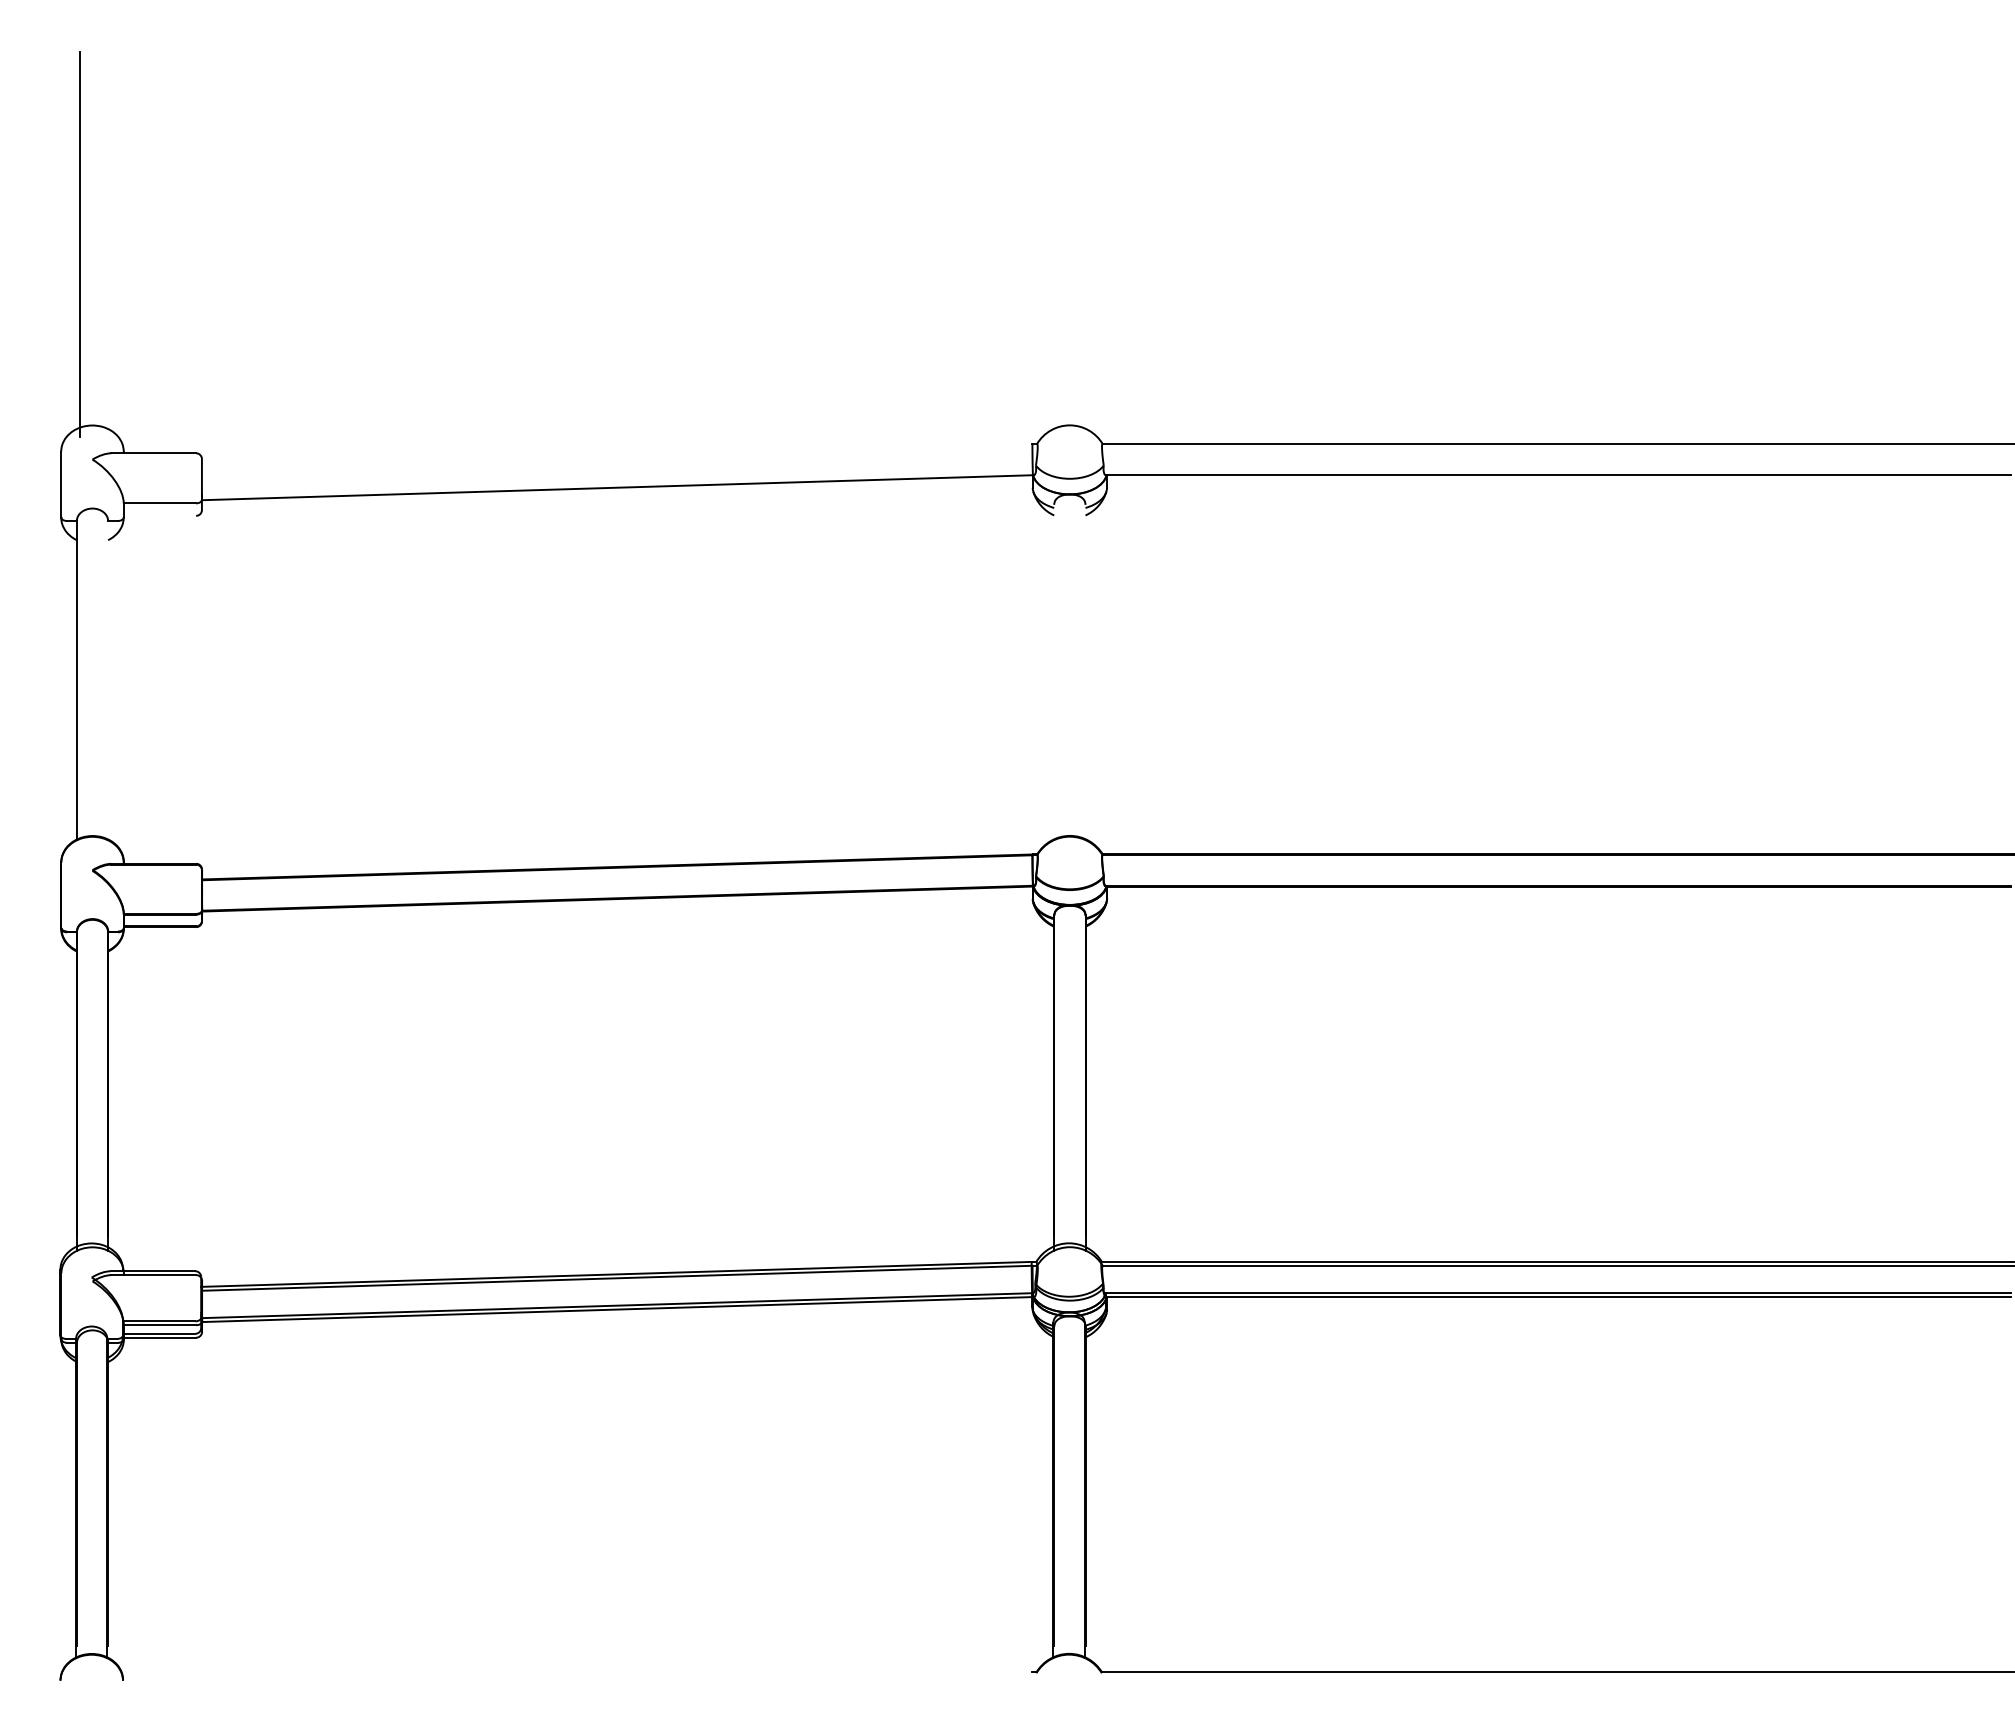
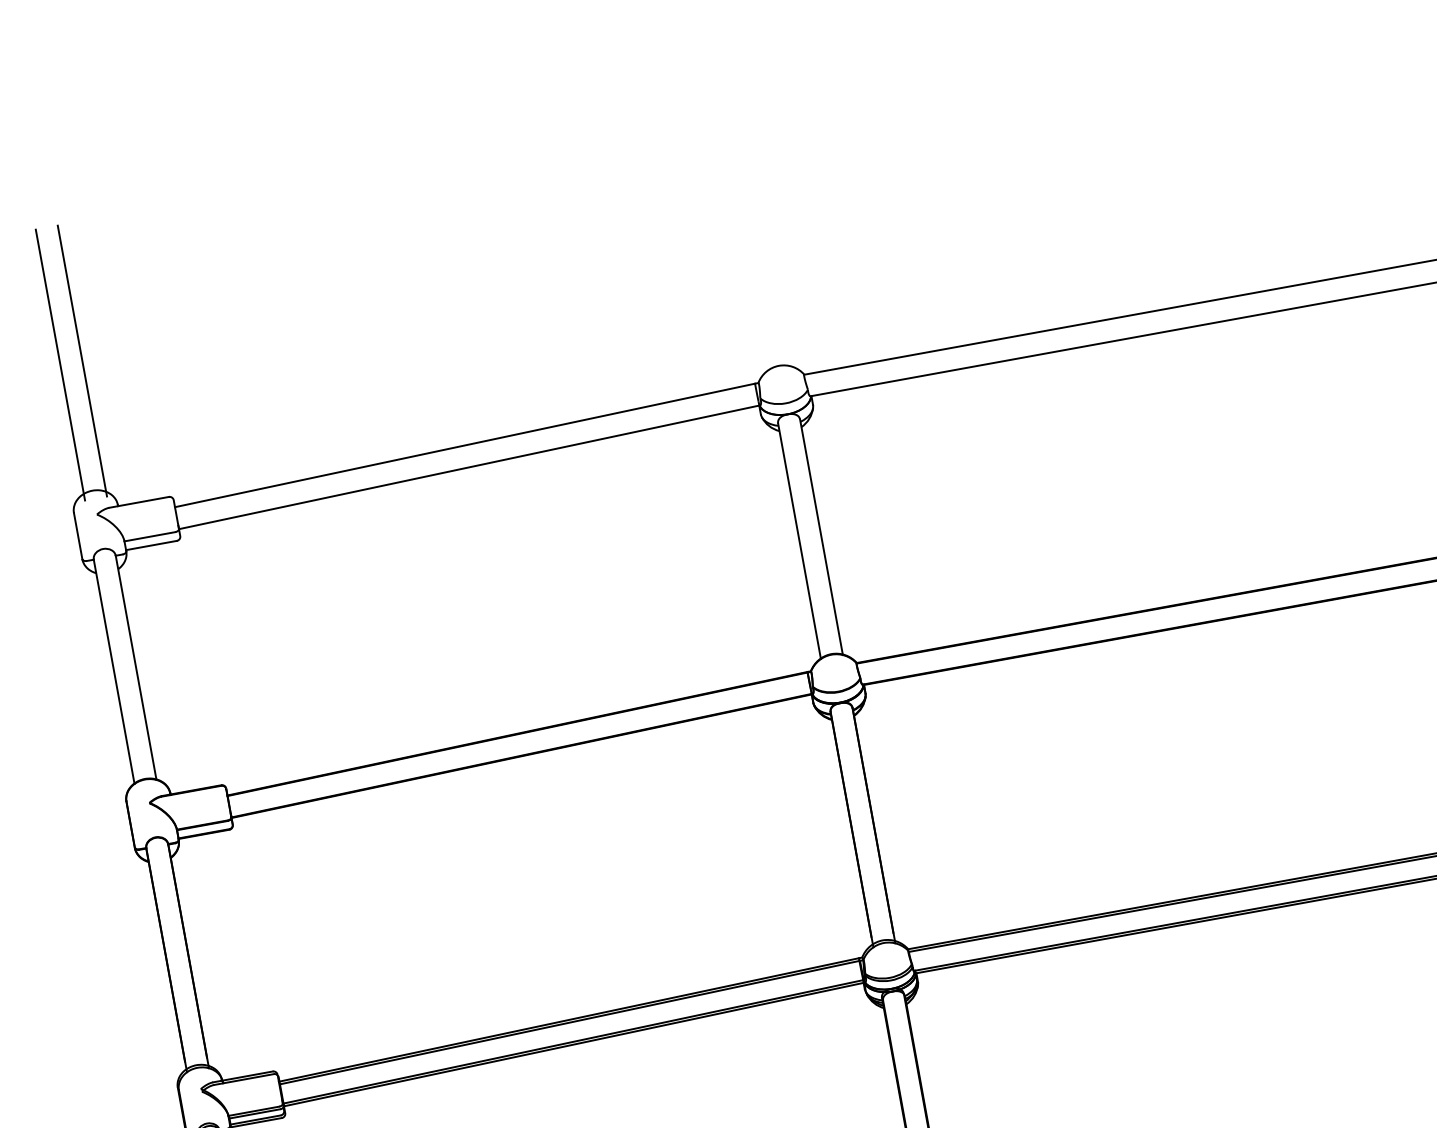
line: (110, 244) -> (82, 361), added
line: (616, 455) -> (464, 444), added
line: (159, 515) -> (151, 545), added
line: (1054, 672) -> (799, 541), added
line: (1085, 672) -> (821, 537), added
line: (108, 680) -> (136, 667), added

